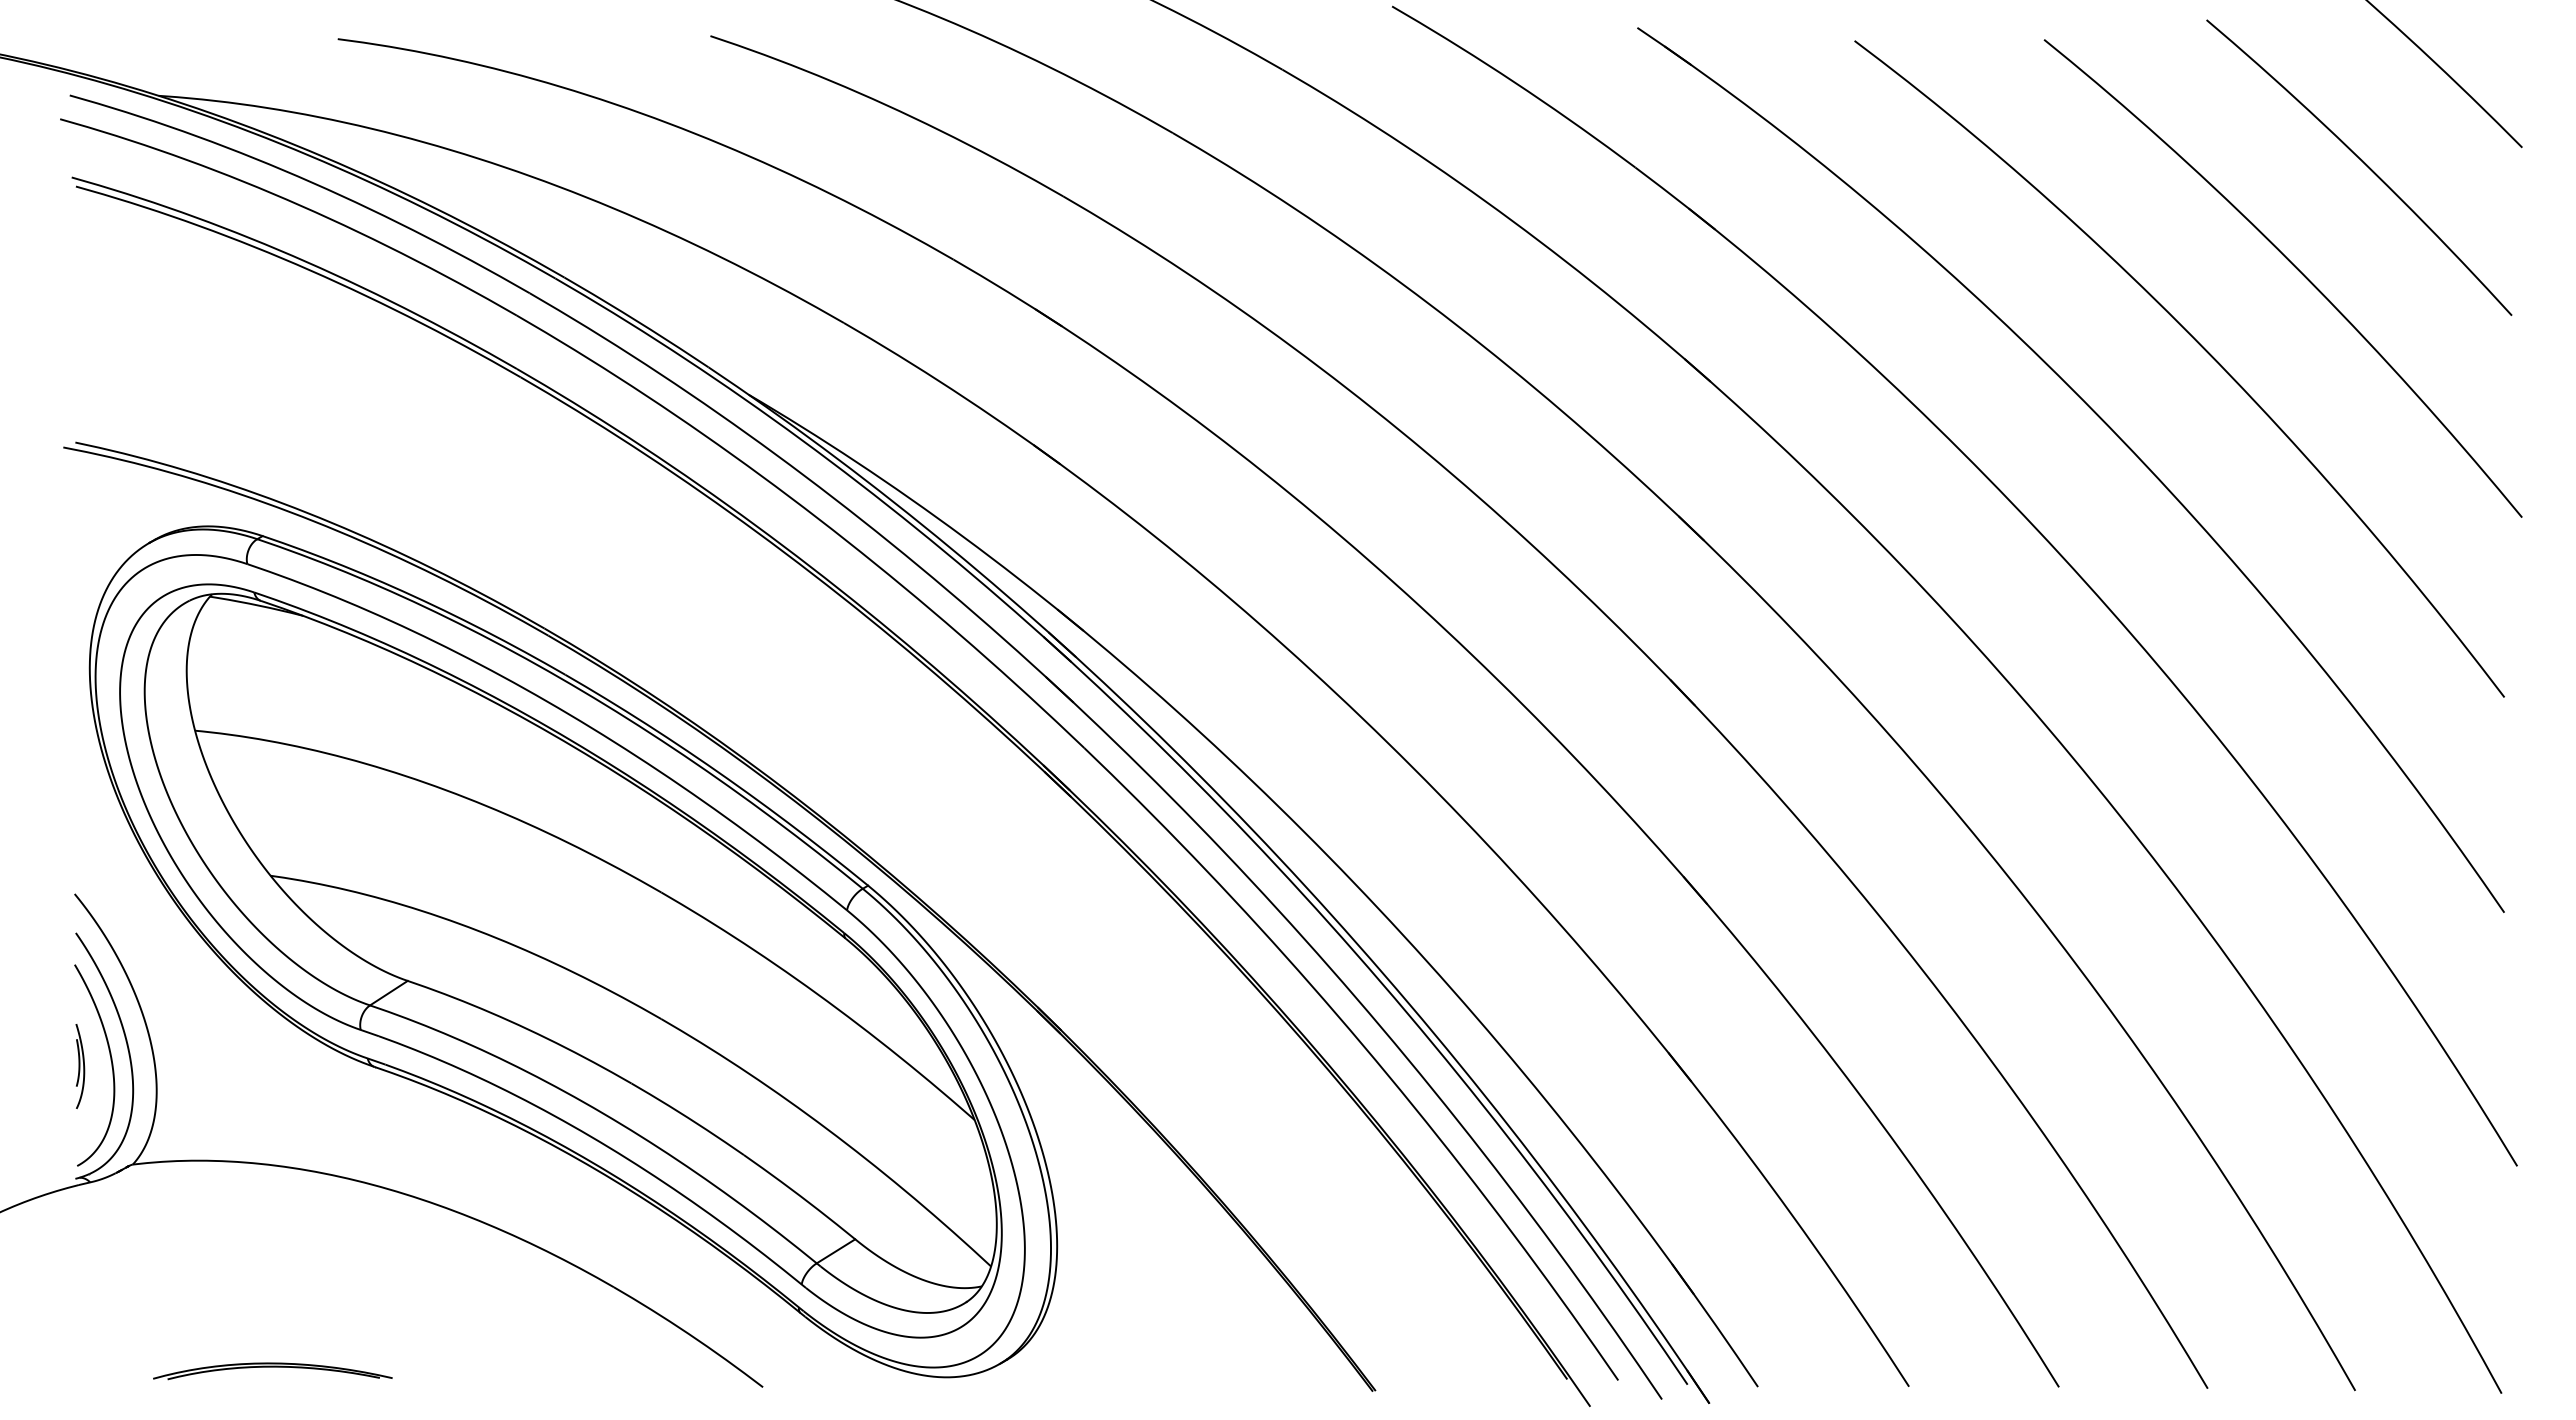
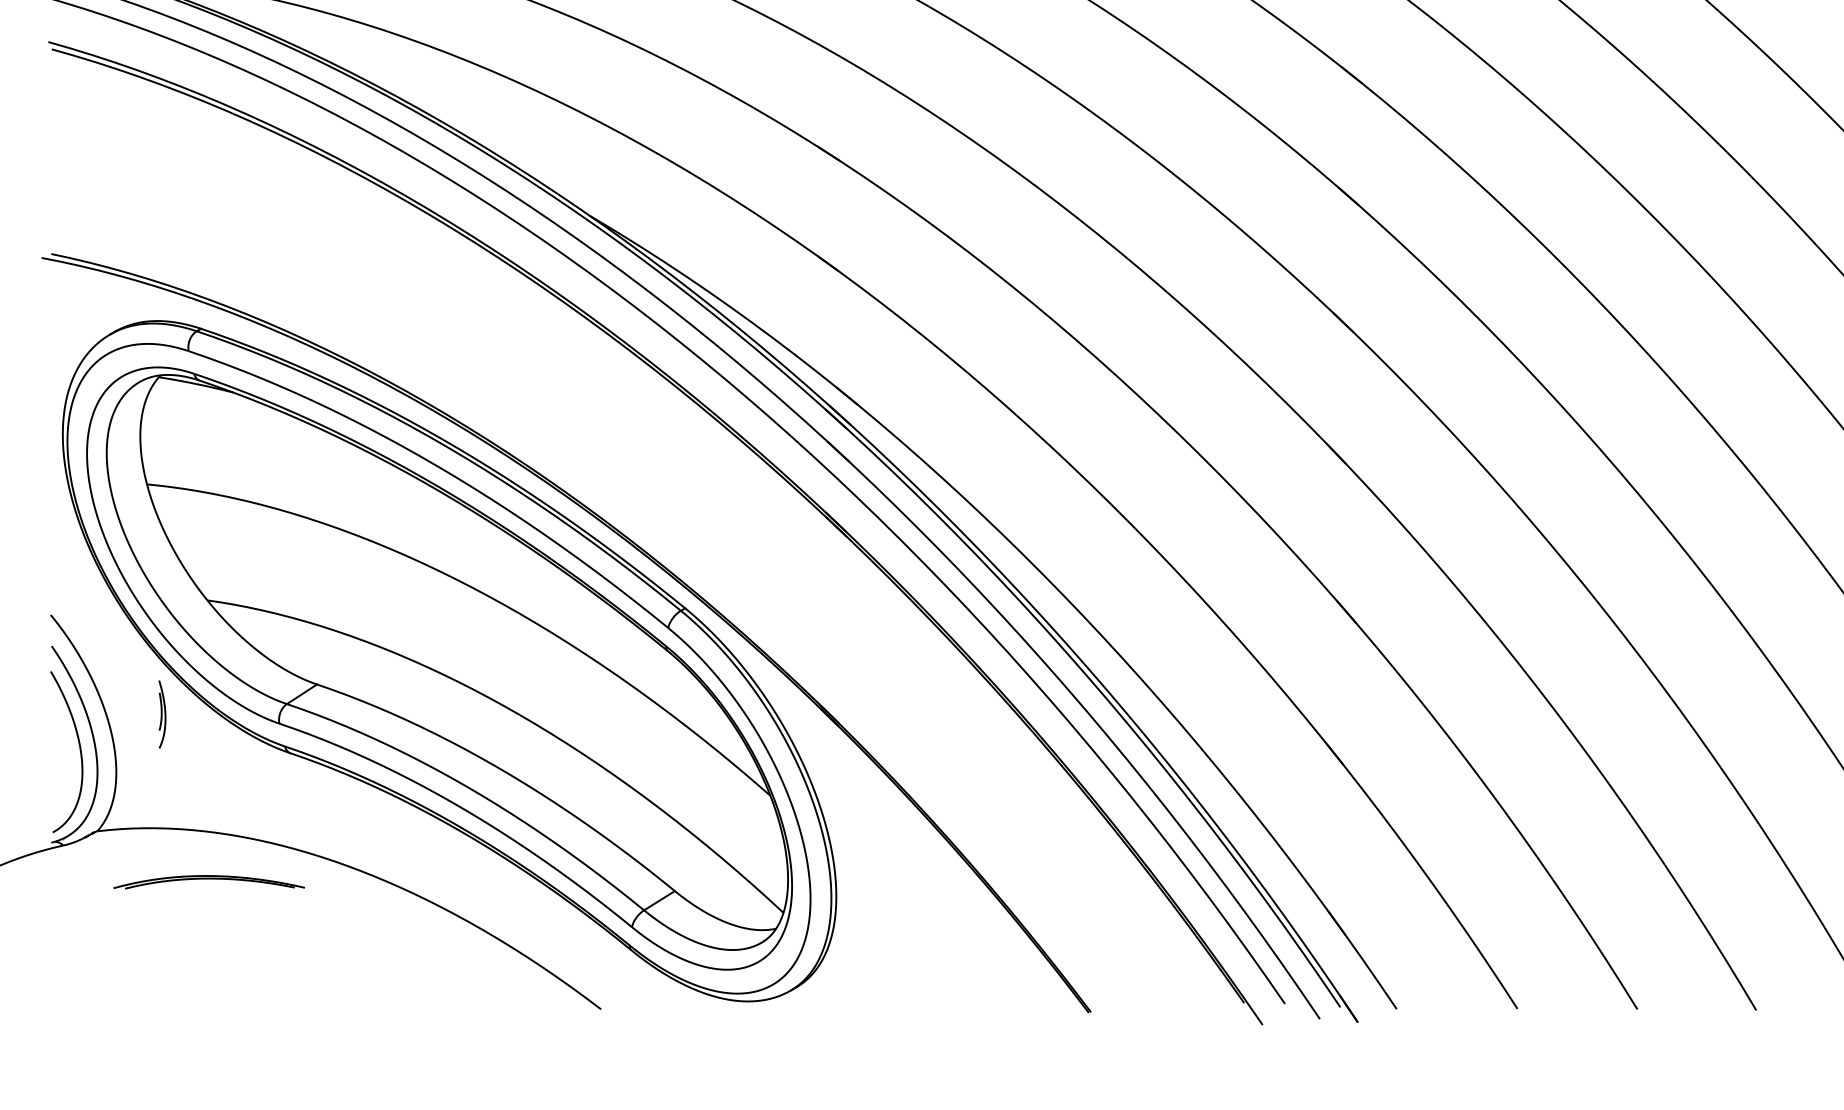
part: (80, 1066) -> (162, 714), moved
part: (272, 1371) -> (208, 882), moved

